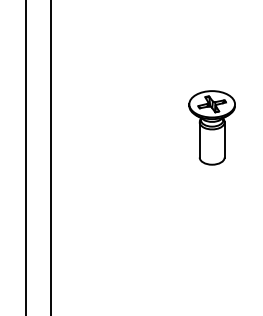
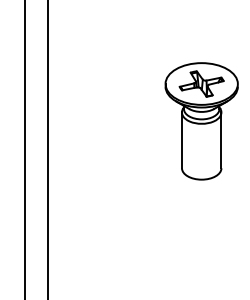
part: (212, 127) -> (201, 121), size x1.67

